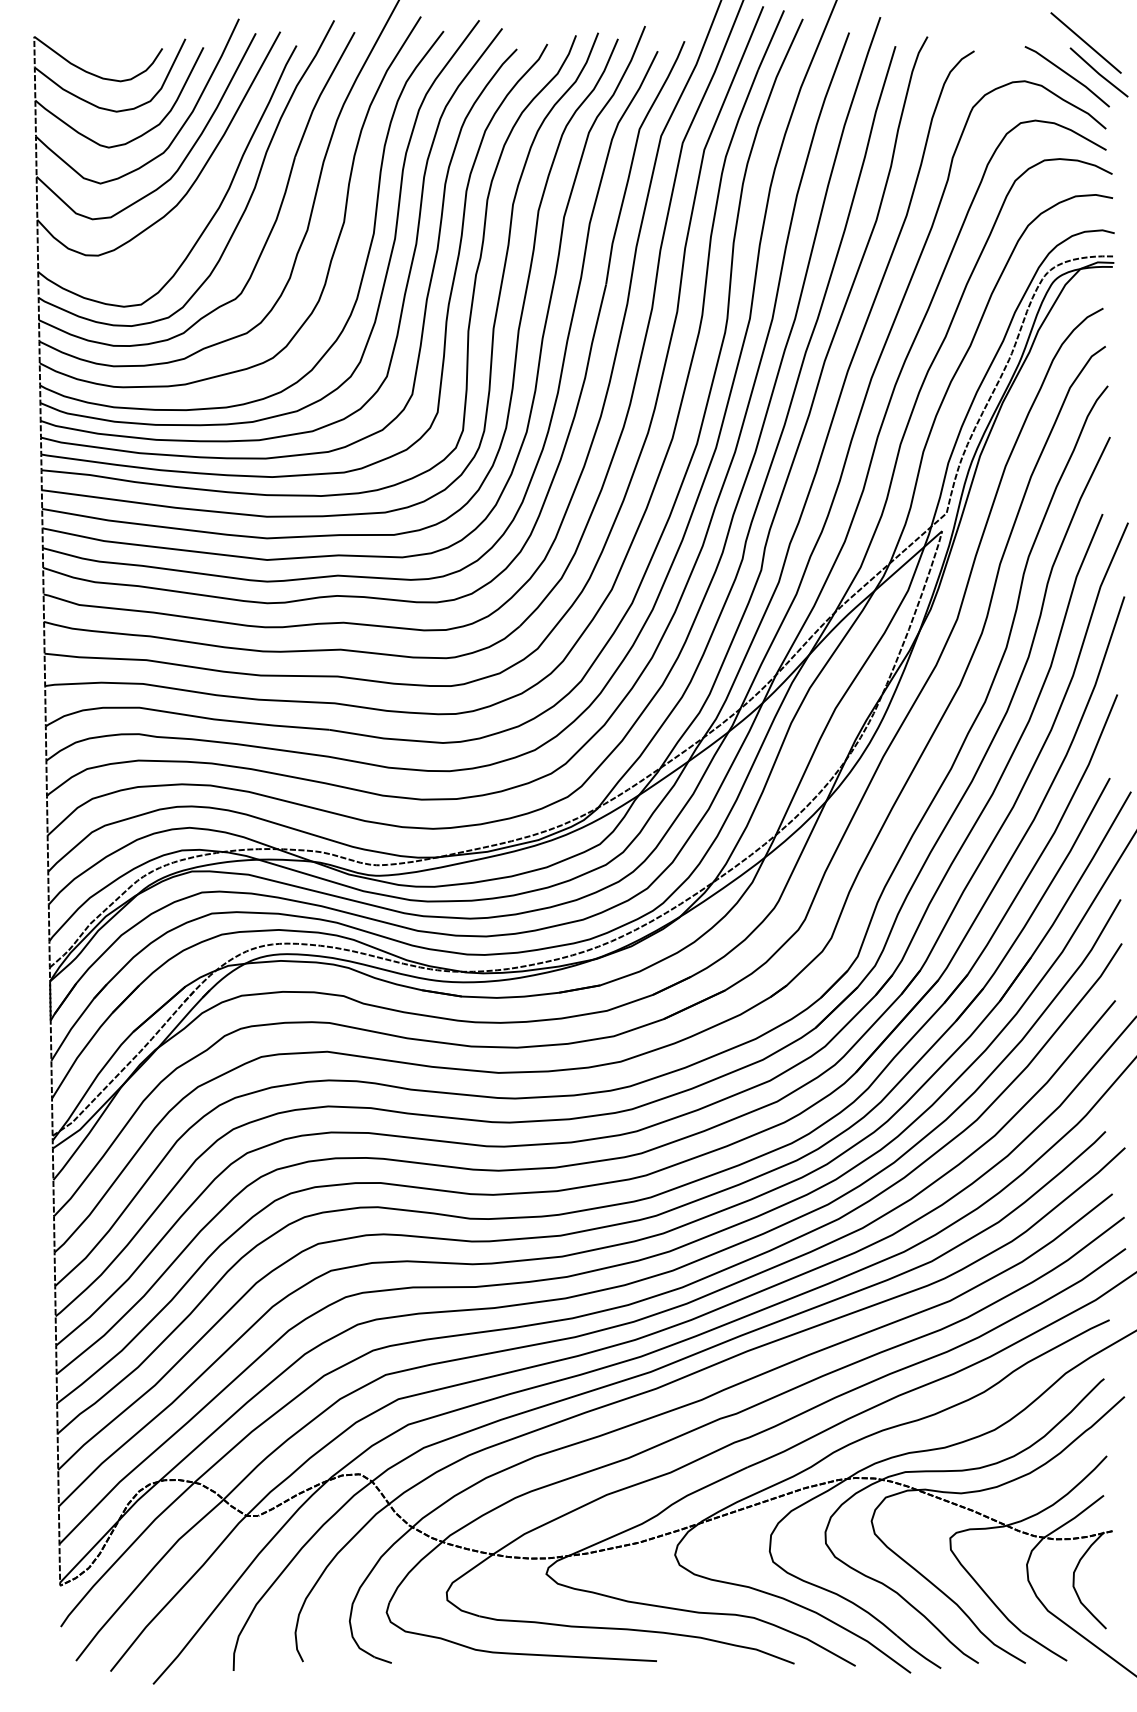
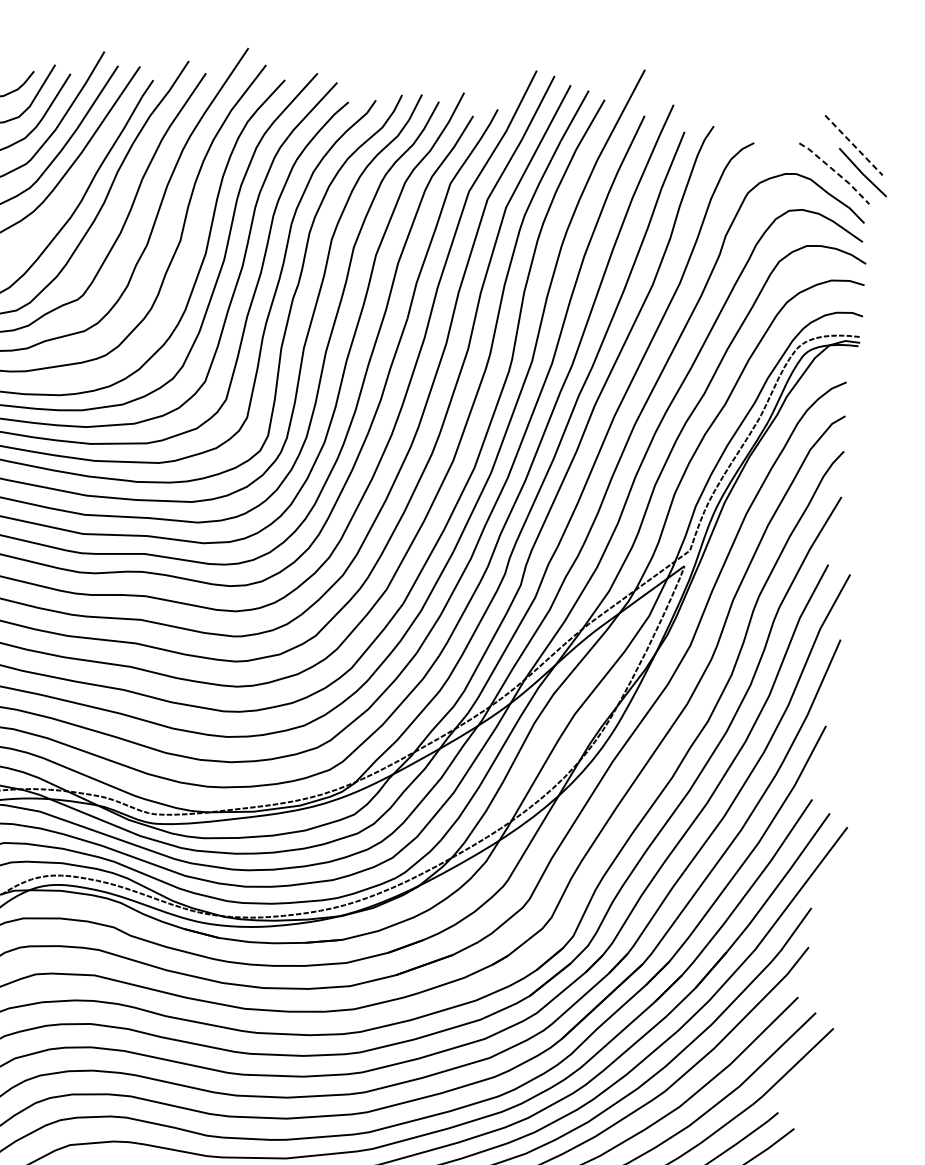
line: (1086, 43) -> (854, 145), solid -> dashed
line: (1068, 74) -> (835, 171), solid -> dashed

